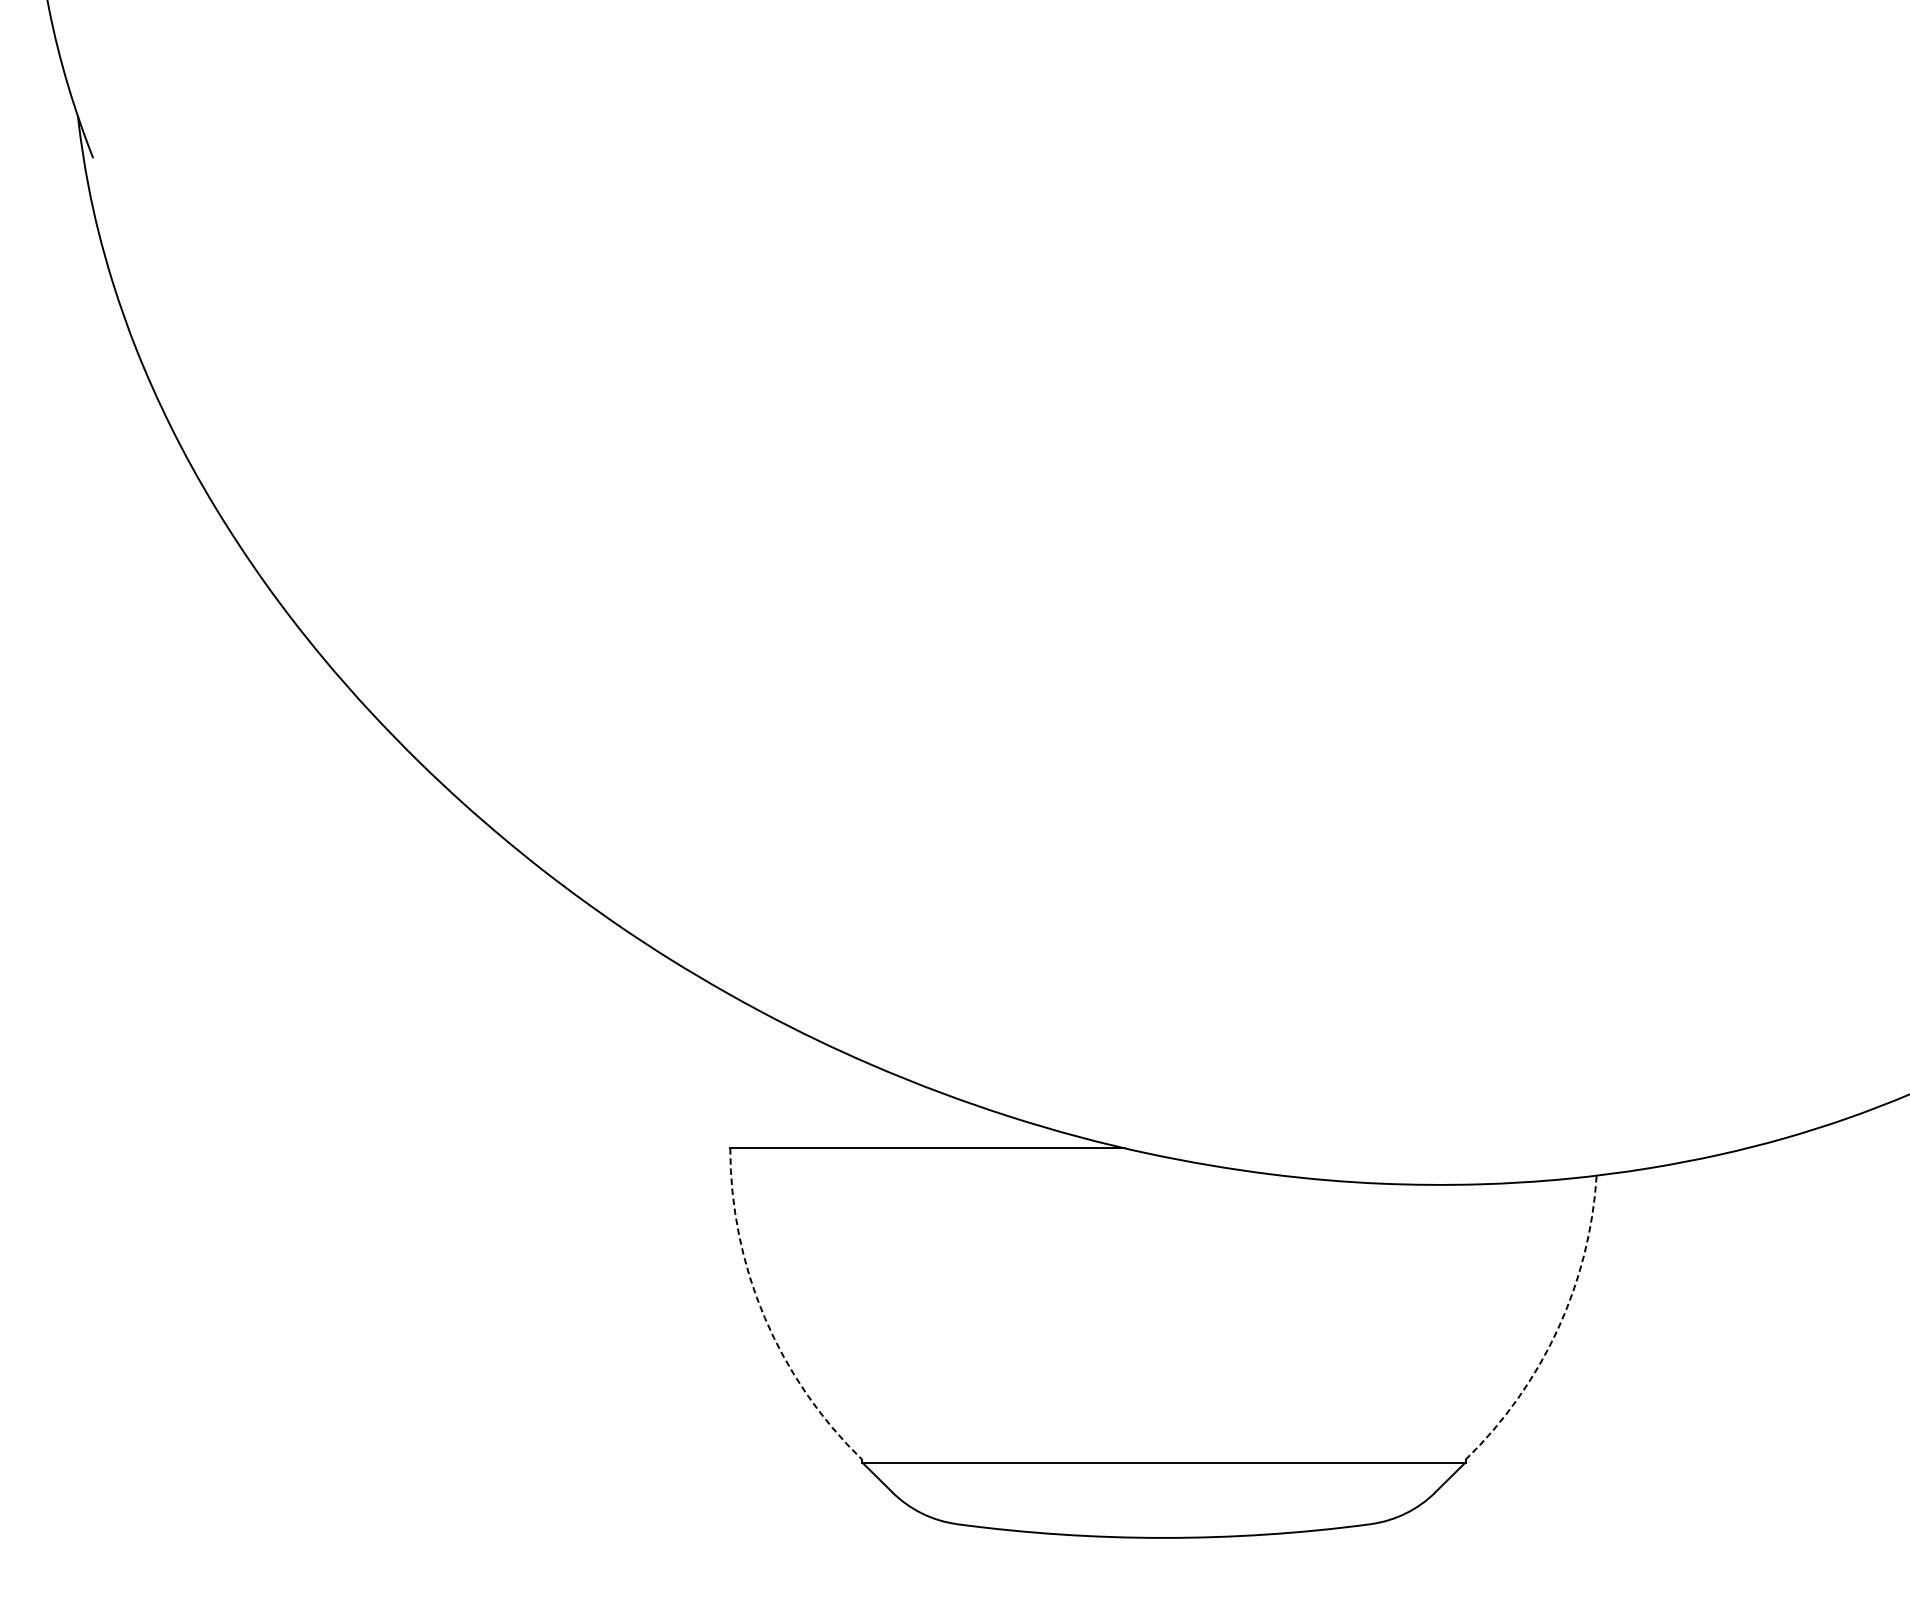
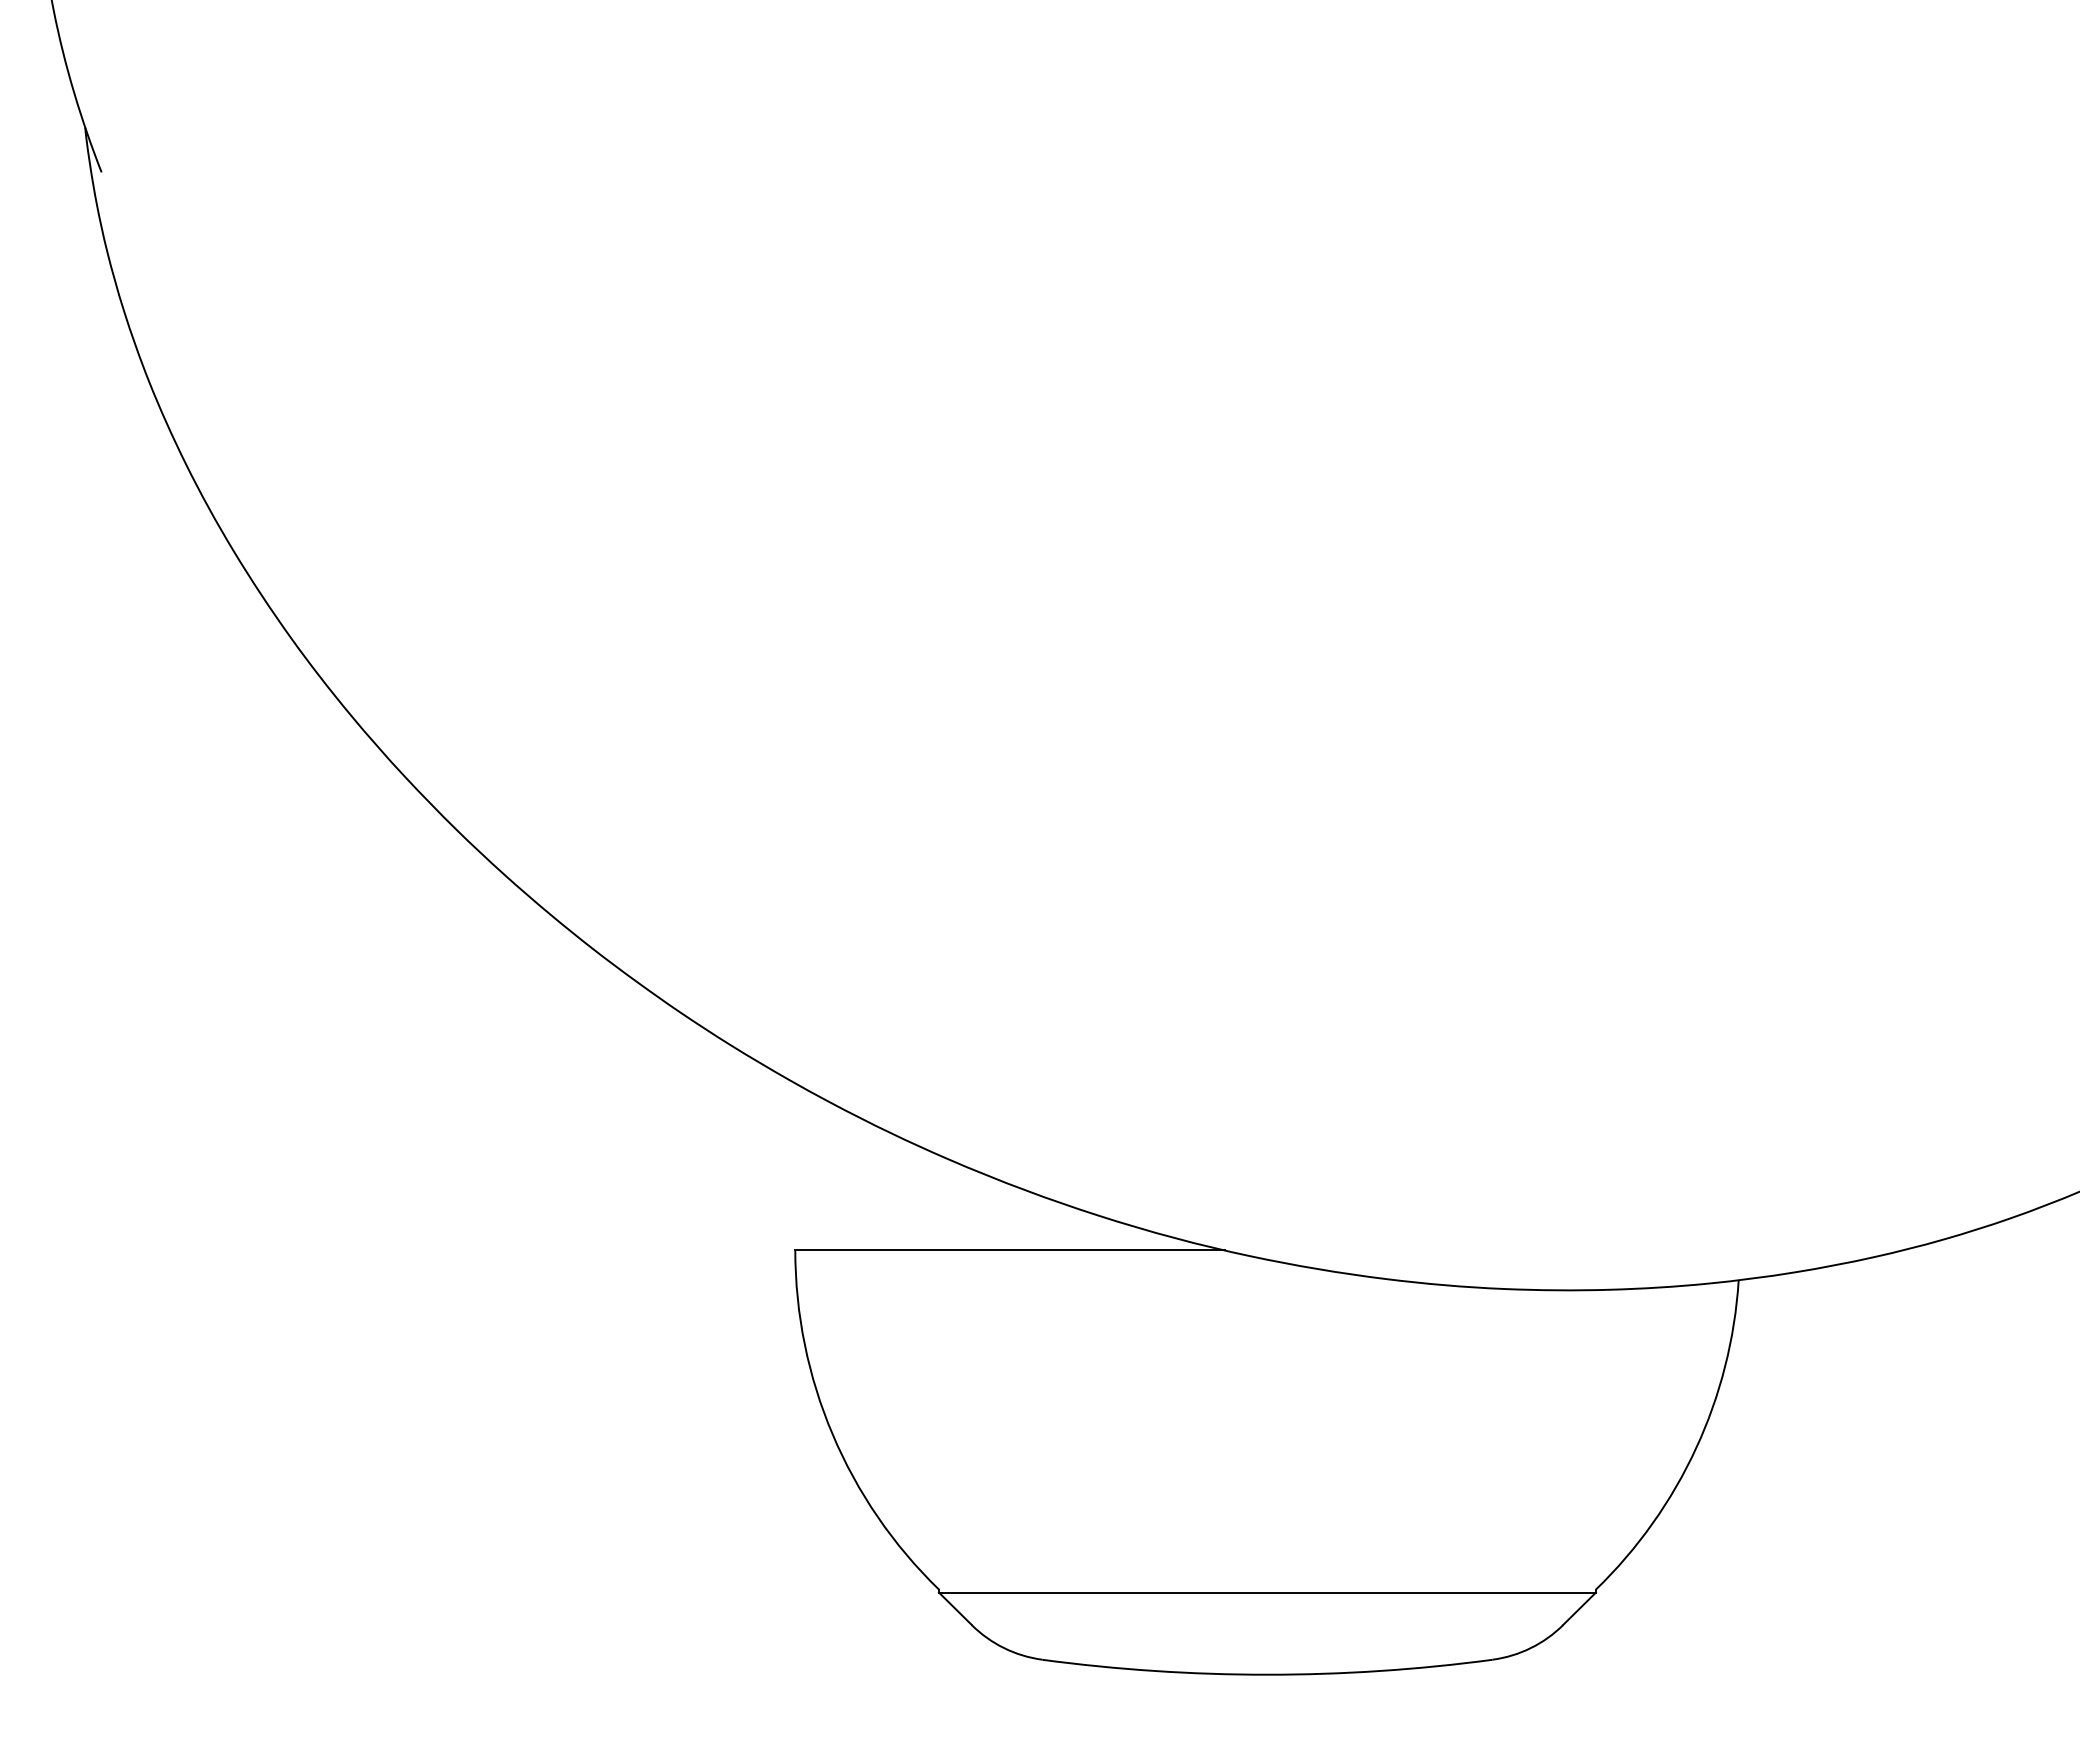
arc: (764, 1317) -> (832, 1434), dashed -> solid
arc: (1557, 1330) -> (1696, 1448), dashed -> solid

